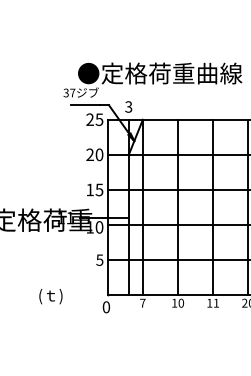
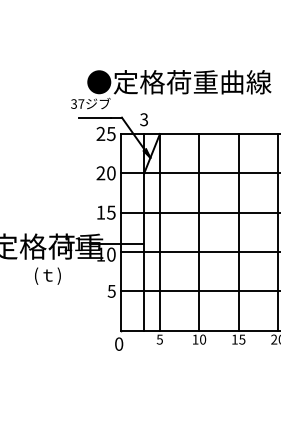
text: (50, 295) -> (47, 275), moved
text: (142, 303) -> (159, 339), 7 -> 5
text: (216, 303) -> (242, 339), 11 -> 15

